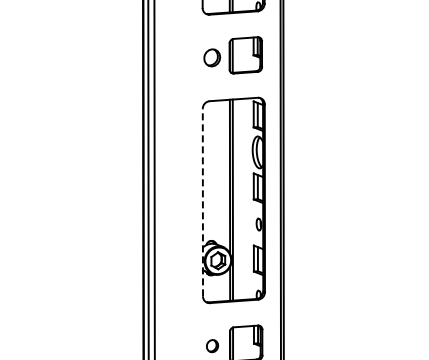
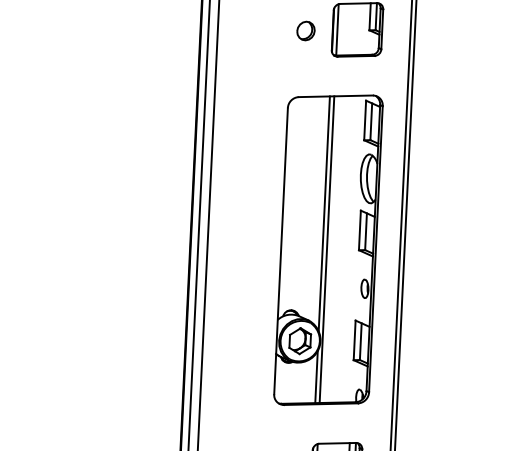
part: (211, 57) -> (304, 30), size x0.71
line: (202, 202) -> (280, 251), dashed -> solid

